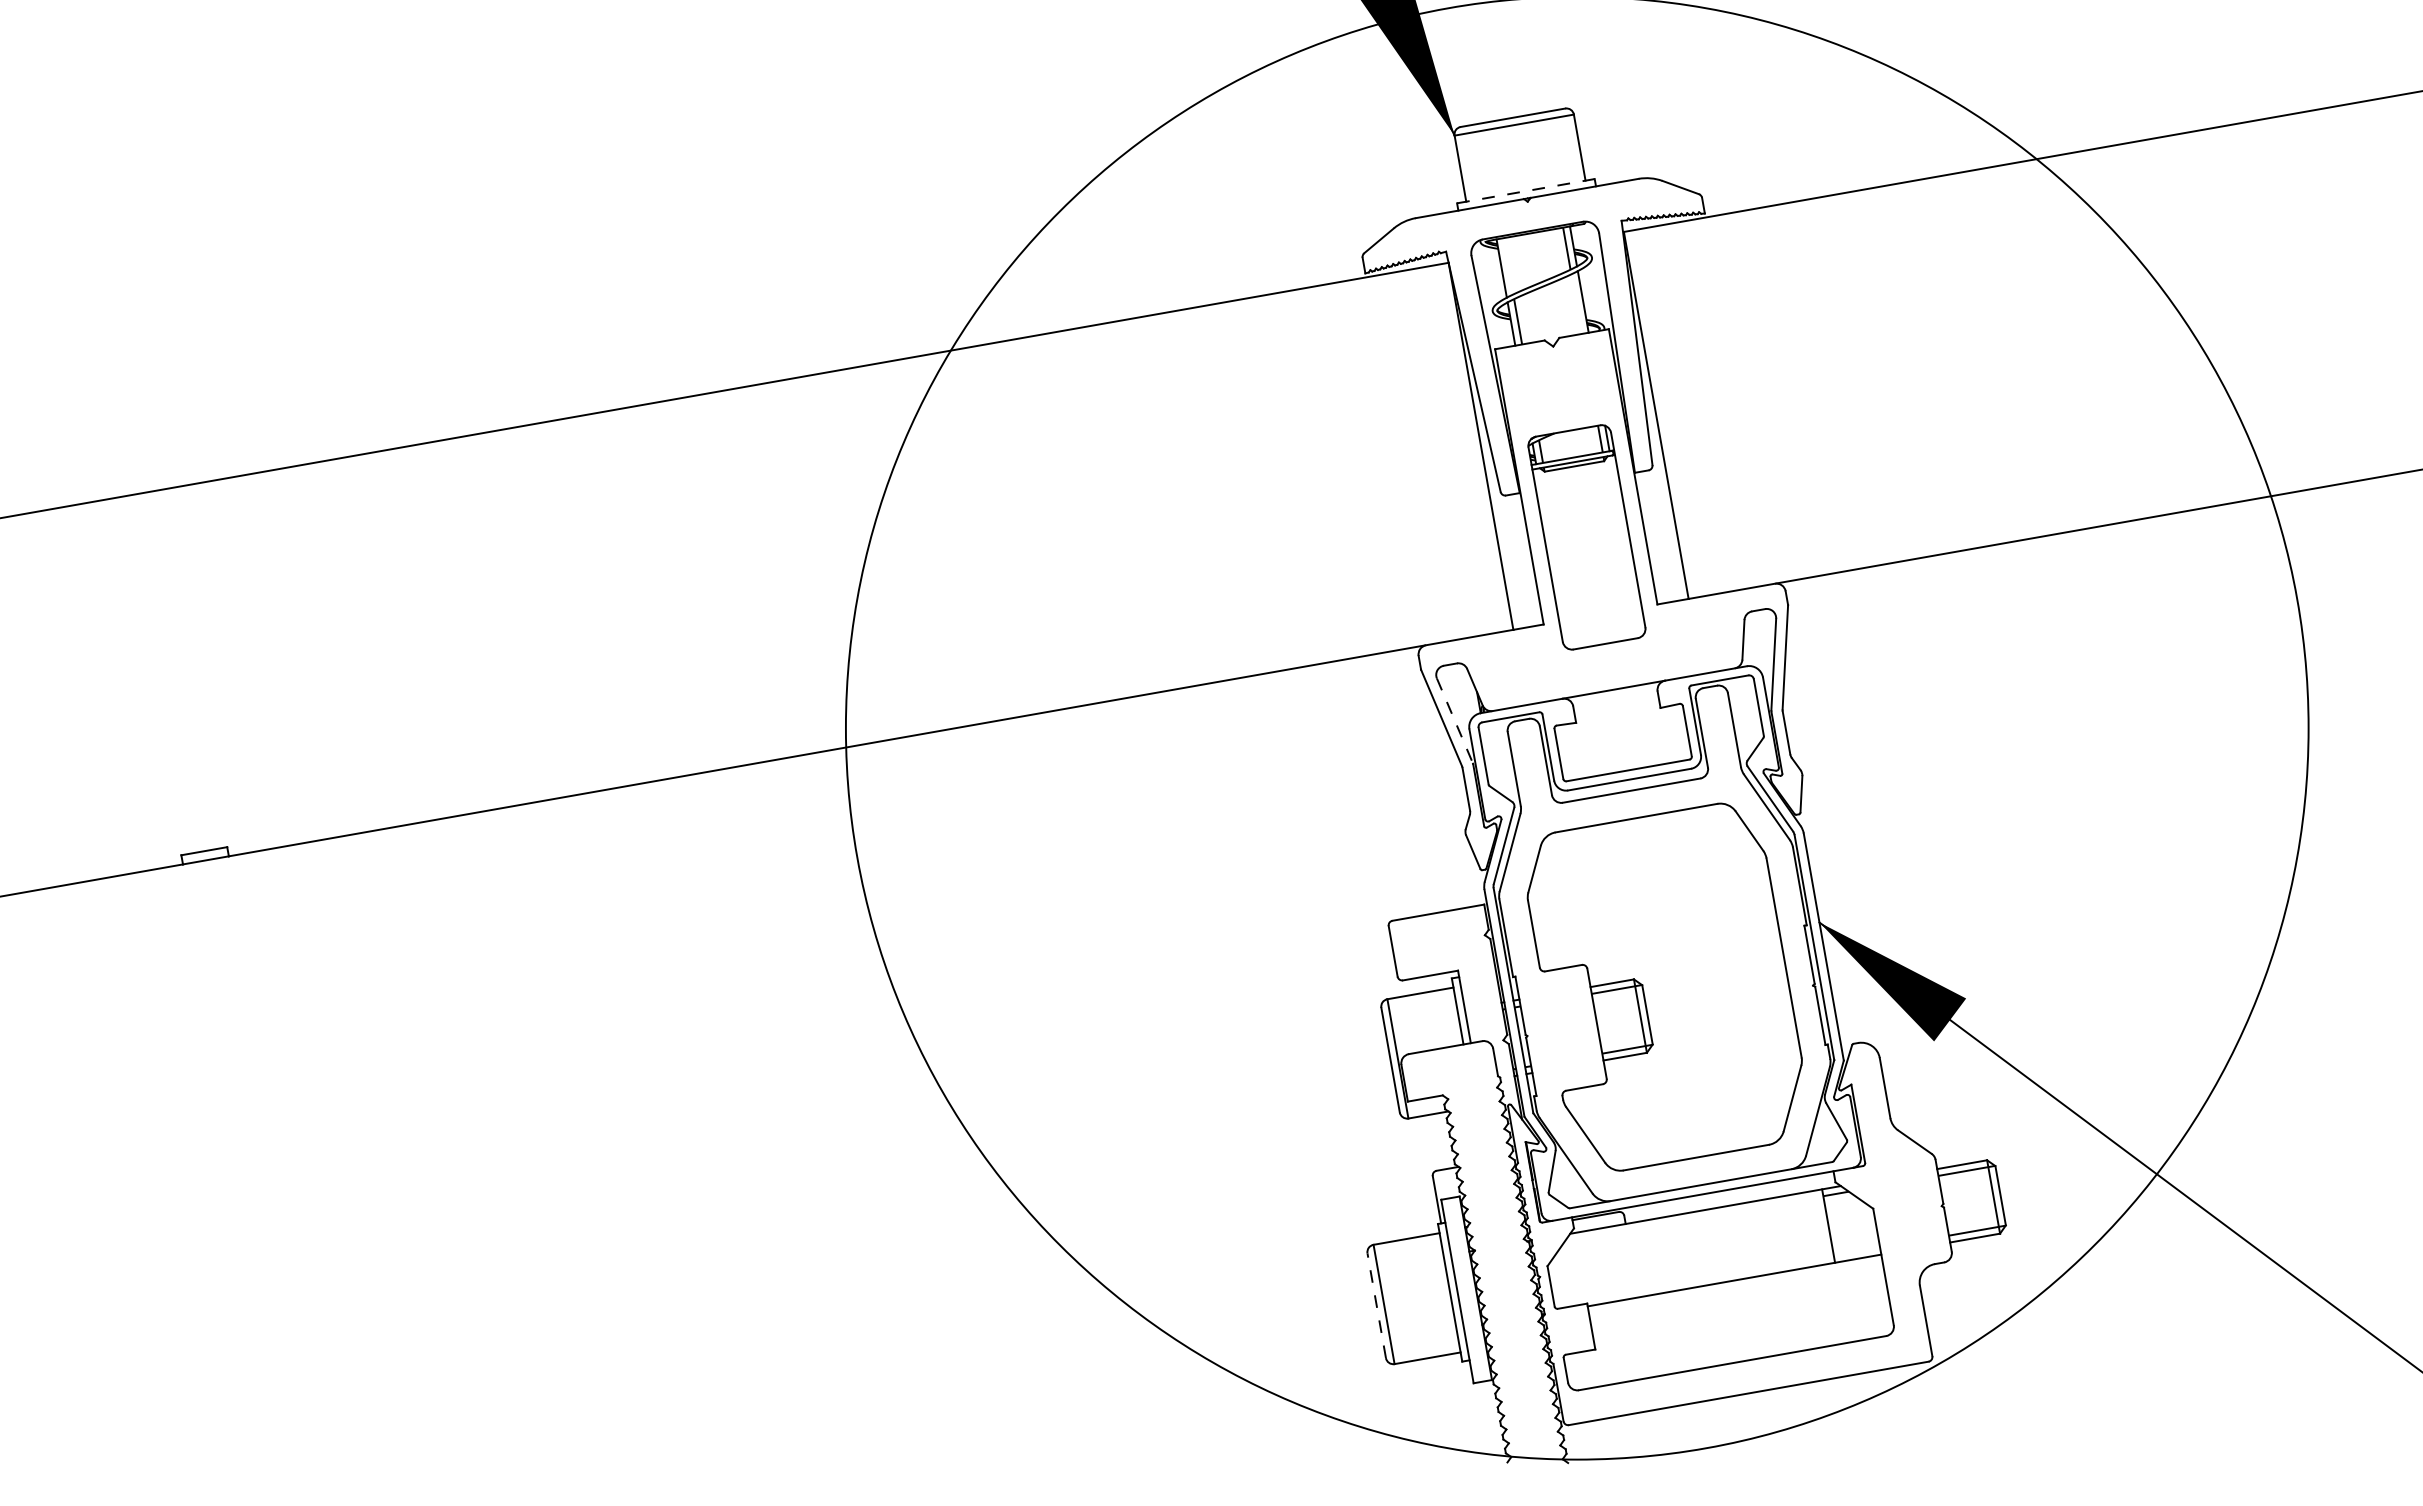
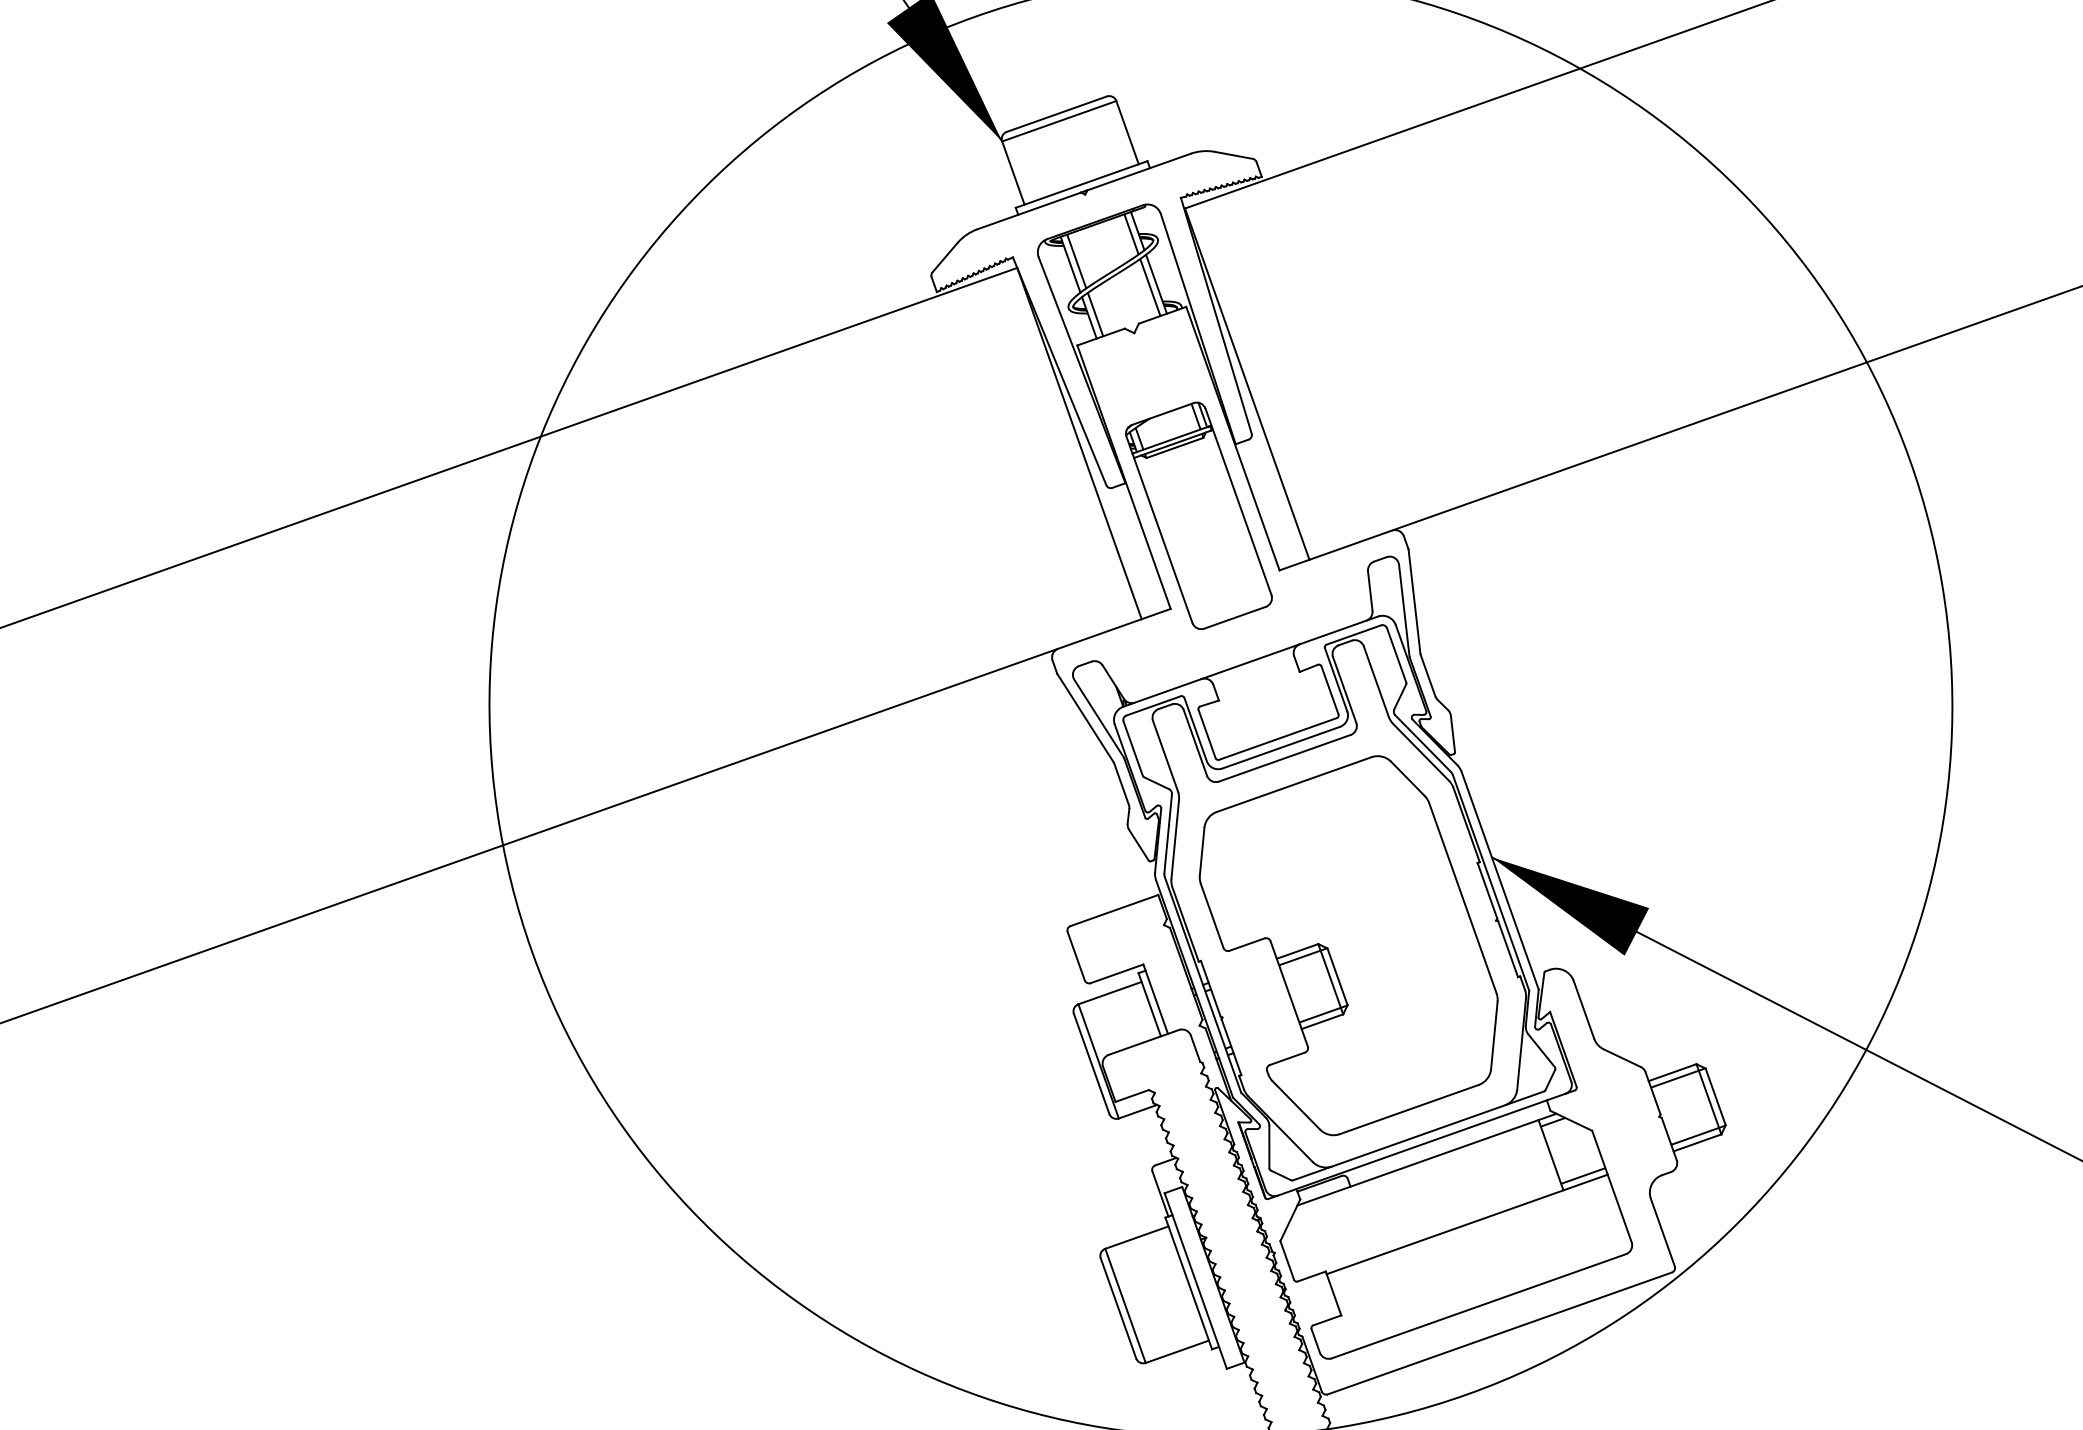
line: (1525, 191) -> (1081, 184), dashed -> solid
line: (1508, 266) -> (1076, 261), added
line: (1576, 303) -> (1150, 286), added
line: (1454, 720) -> (1098, 718), dashed -> solid
line: (1856, 1251) -> (1582, 1175), added
line: (1376, 1305) -> (1118, 1308), dashed -> solid

